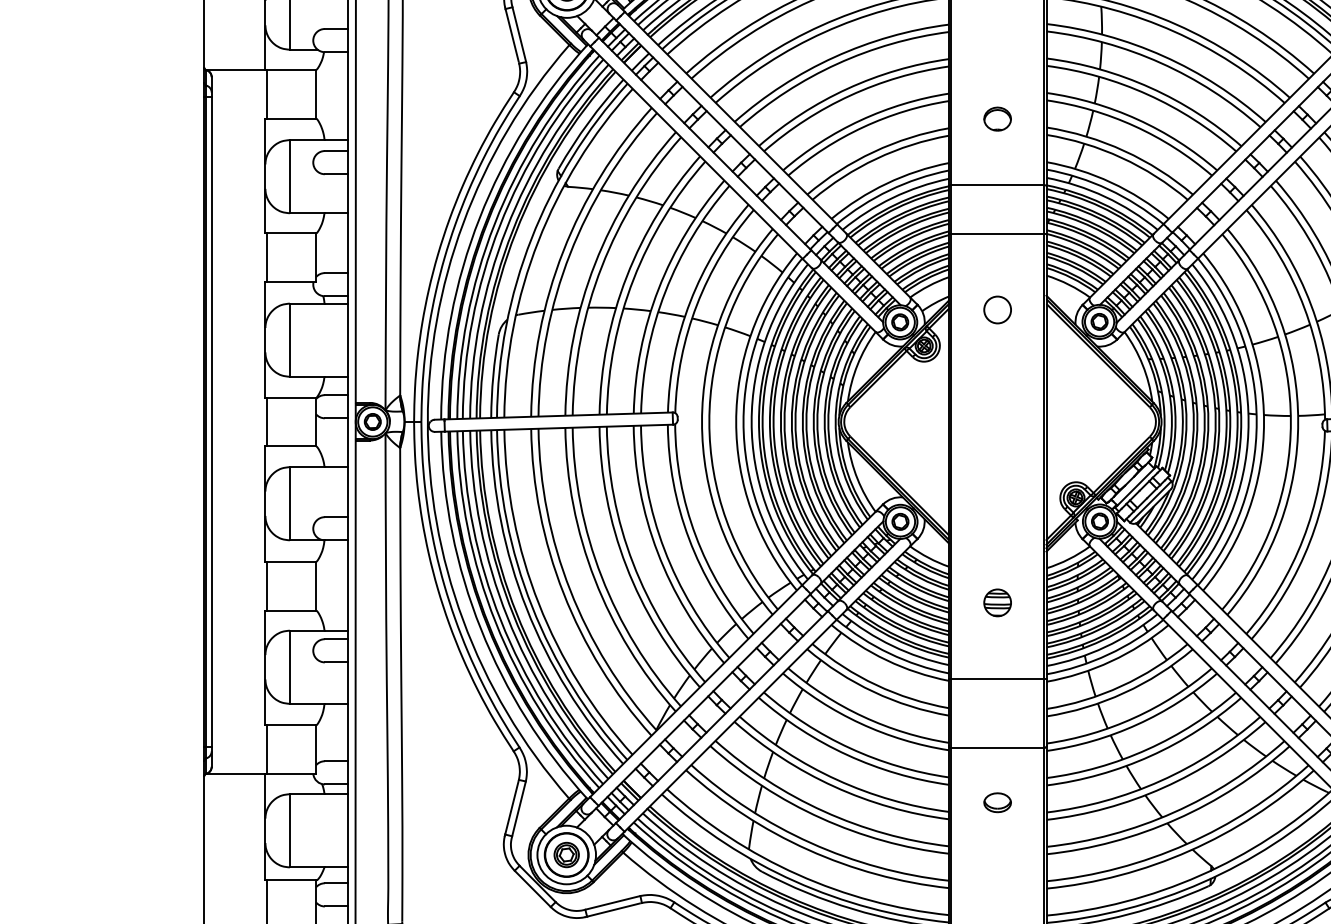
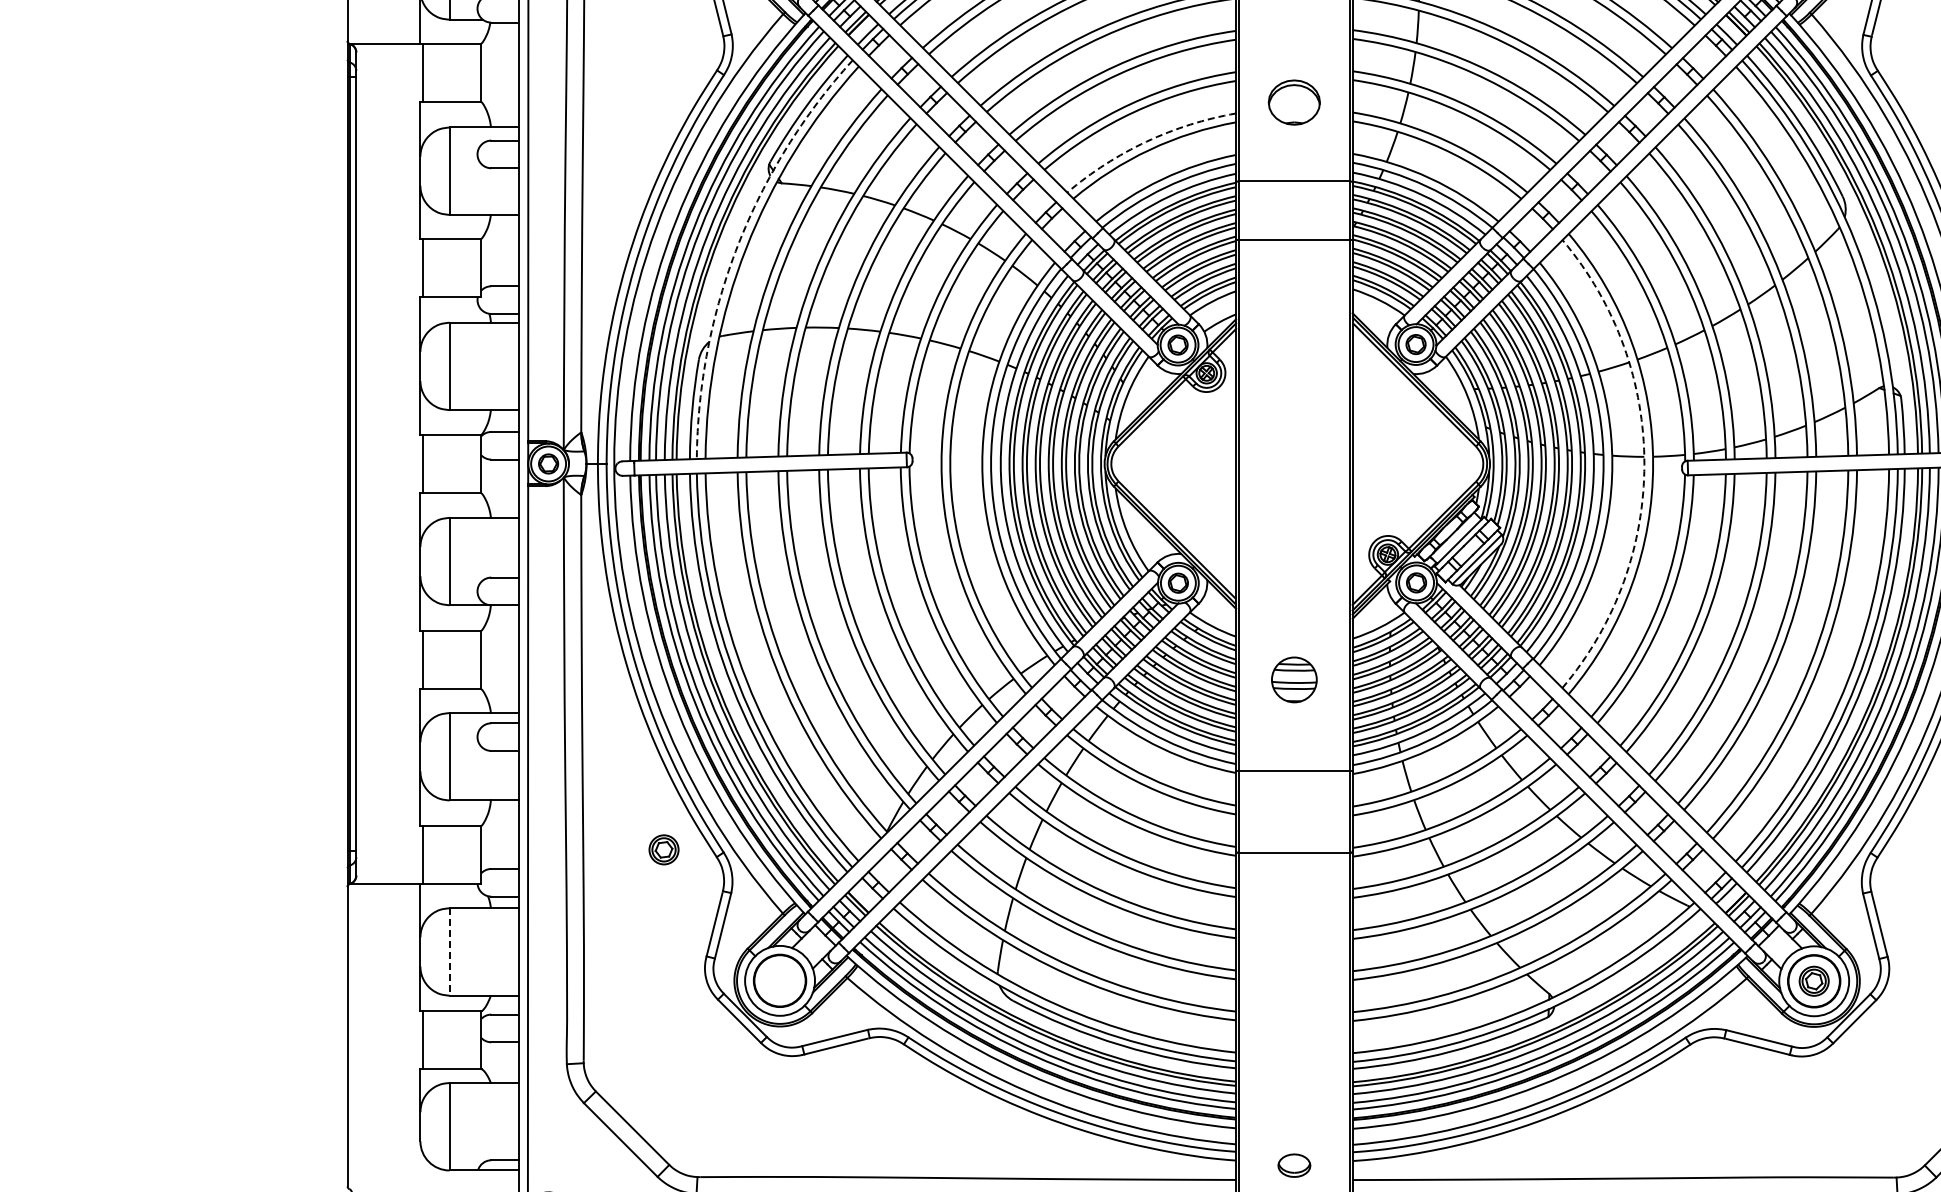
part: (997, 119) -> (1294, 102), size x1.6
arc: (873, 151) -> (1146, 141), solid -> dashed
arc: (531, 238) -> (738, 245), solid -> dashed
circle: (997, 310) -> (1294, 330), removed
arc: (1290, 422) -> (1644, 464), solid -> dashed
part: (997, 602) -> (1294, 679), size x1.4
part: (997, 802) -> (1294, 918), removed
line: (289, 830) -> (449, 951), solid -> dashed
part: (566, 854) -> (663, 849), moved

